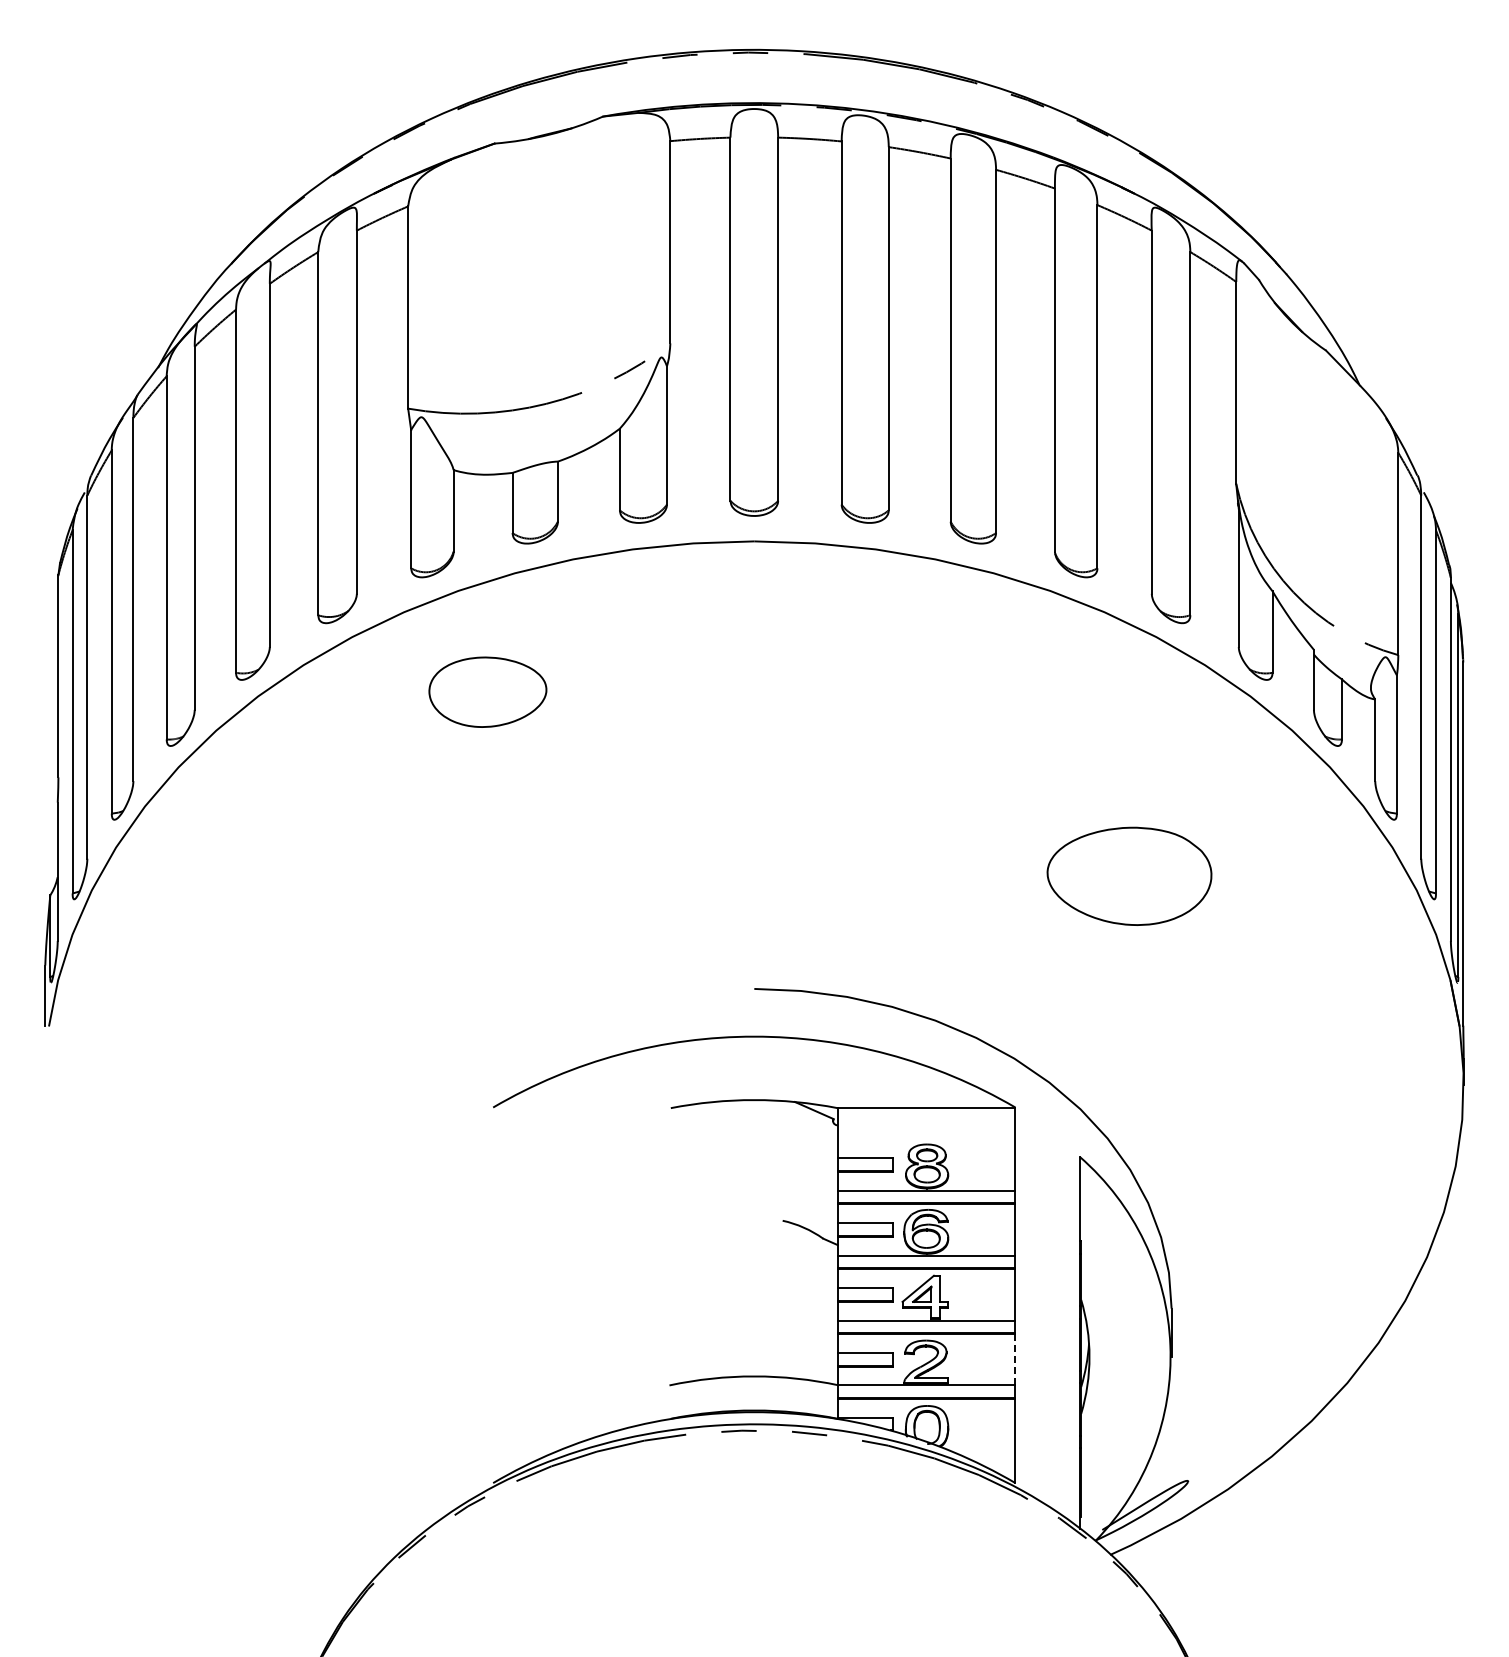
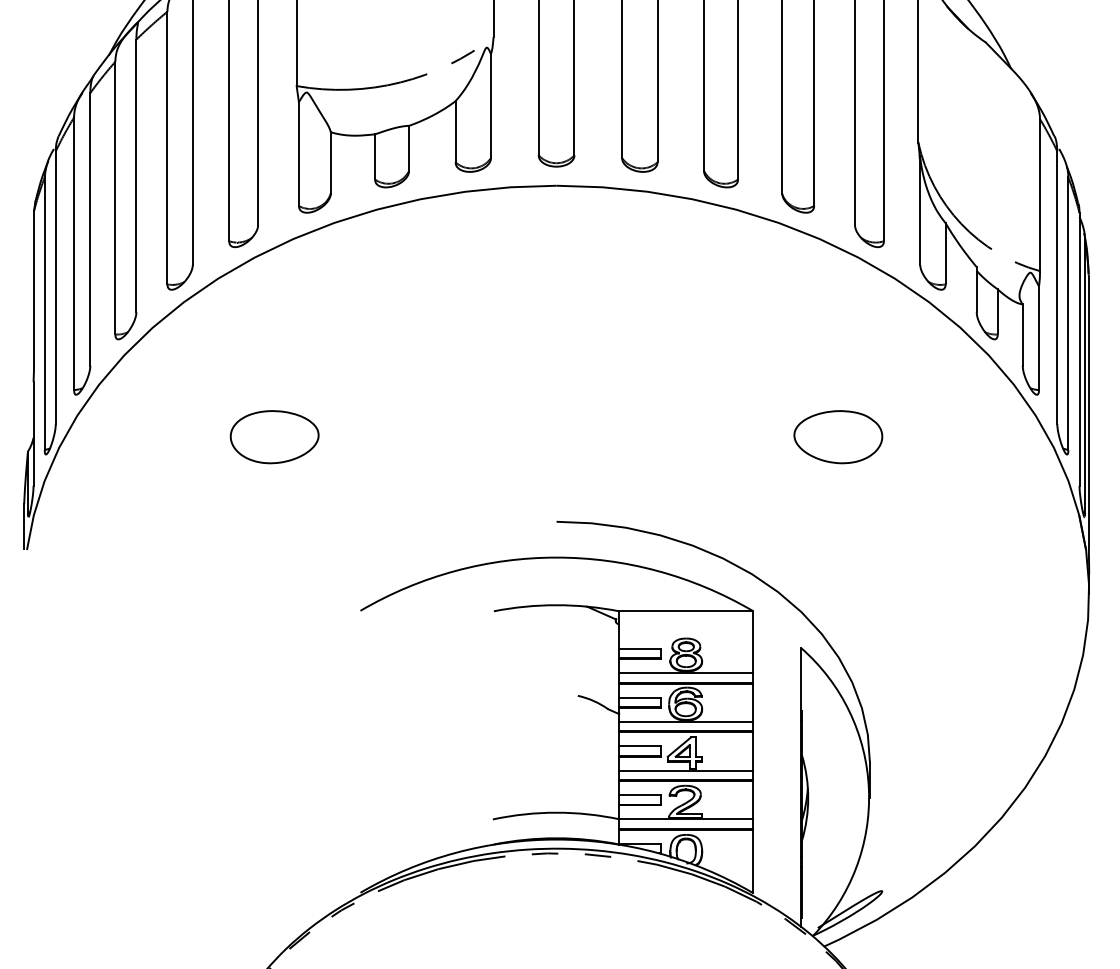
part: (487, 691) -> (274, 436), moved
part: (1129, 875) -> (838, 436), size x0.71
line: (1015, 1359) -> (752, 799), dashed -> solid

